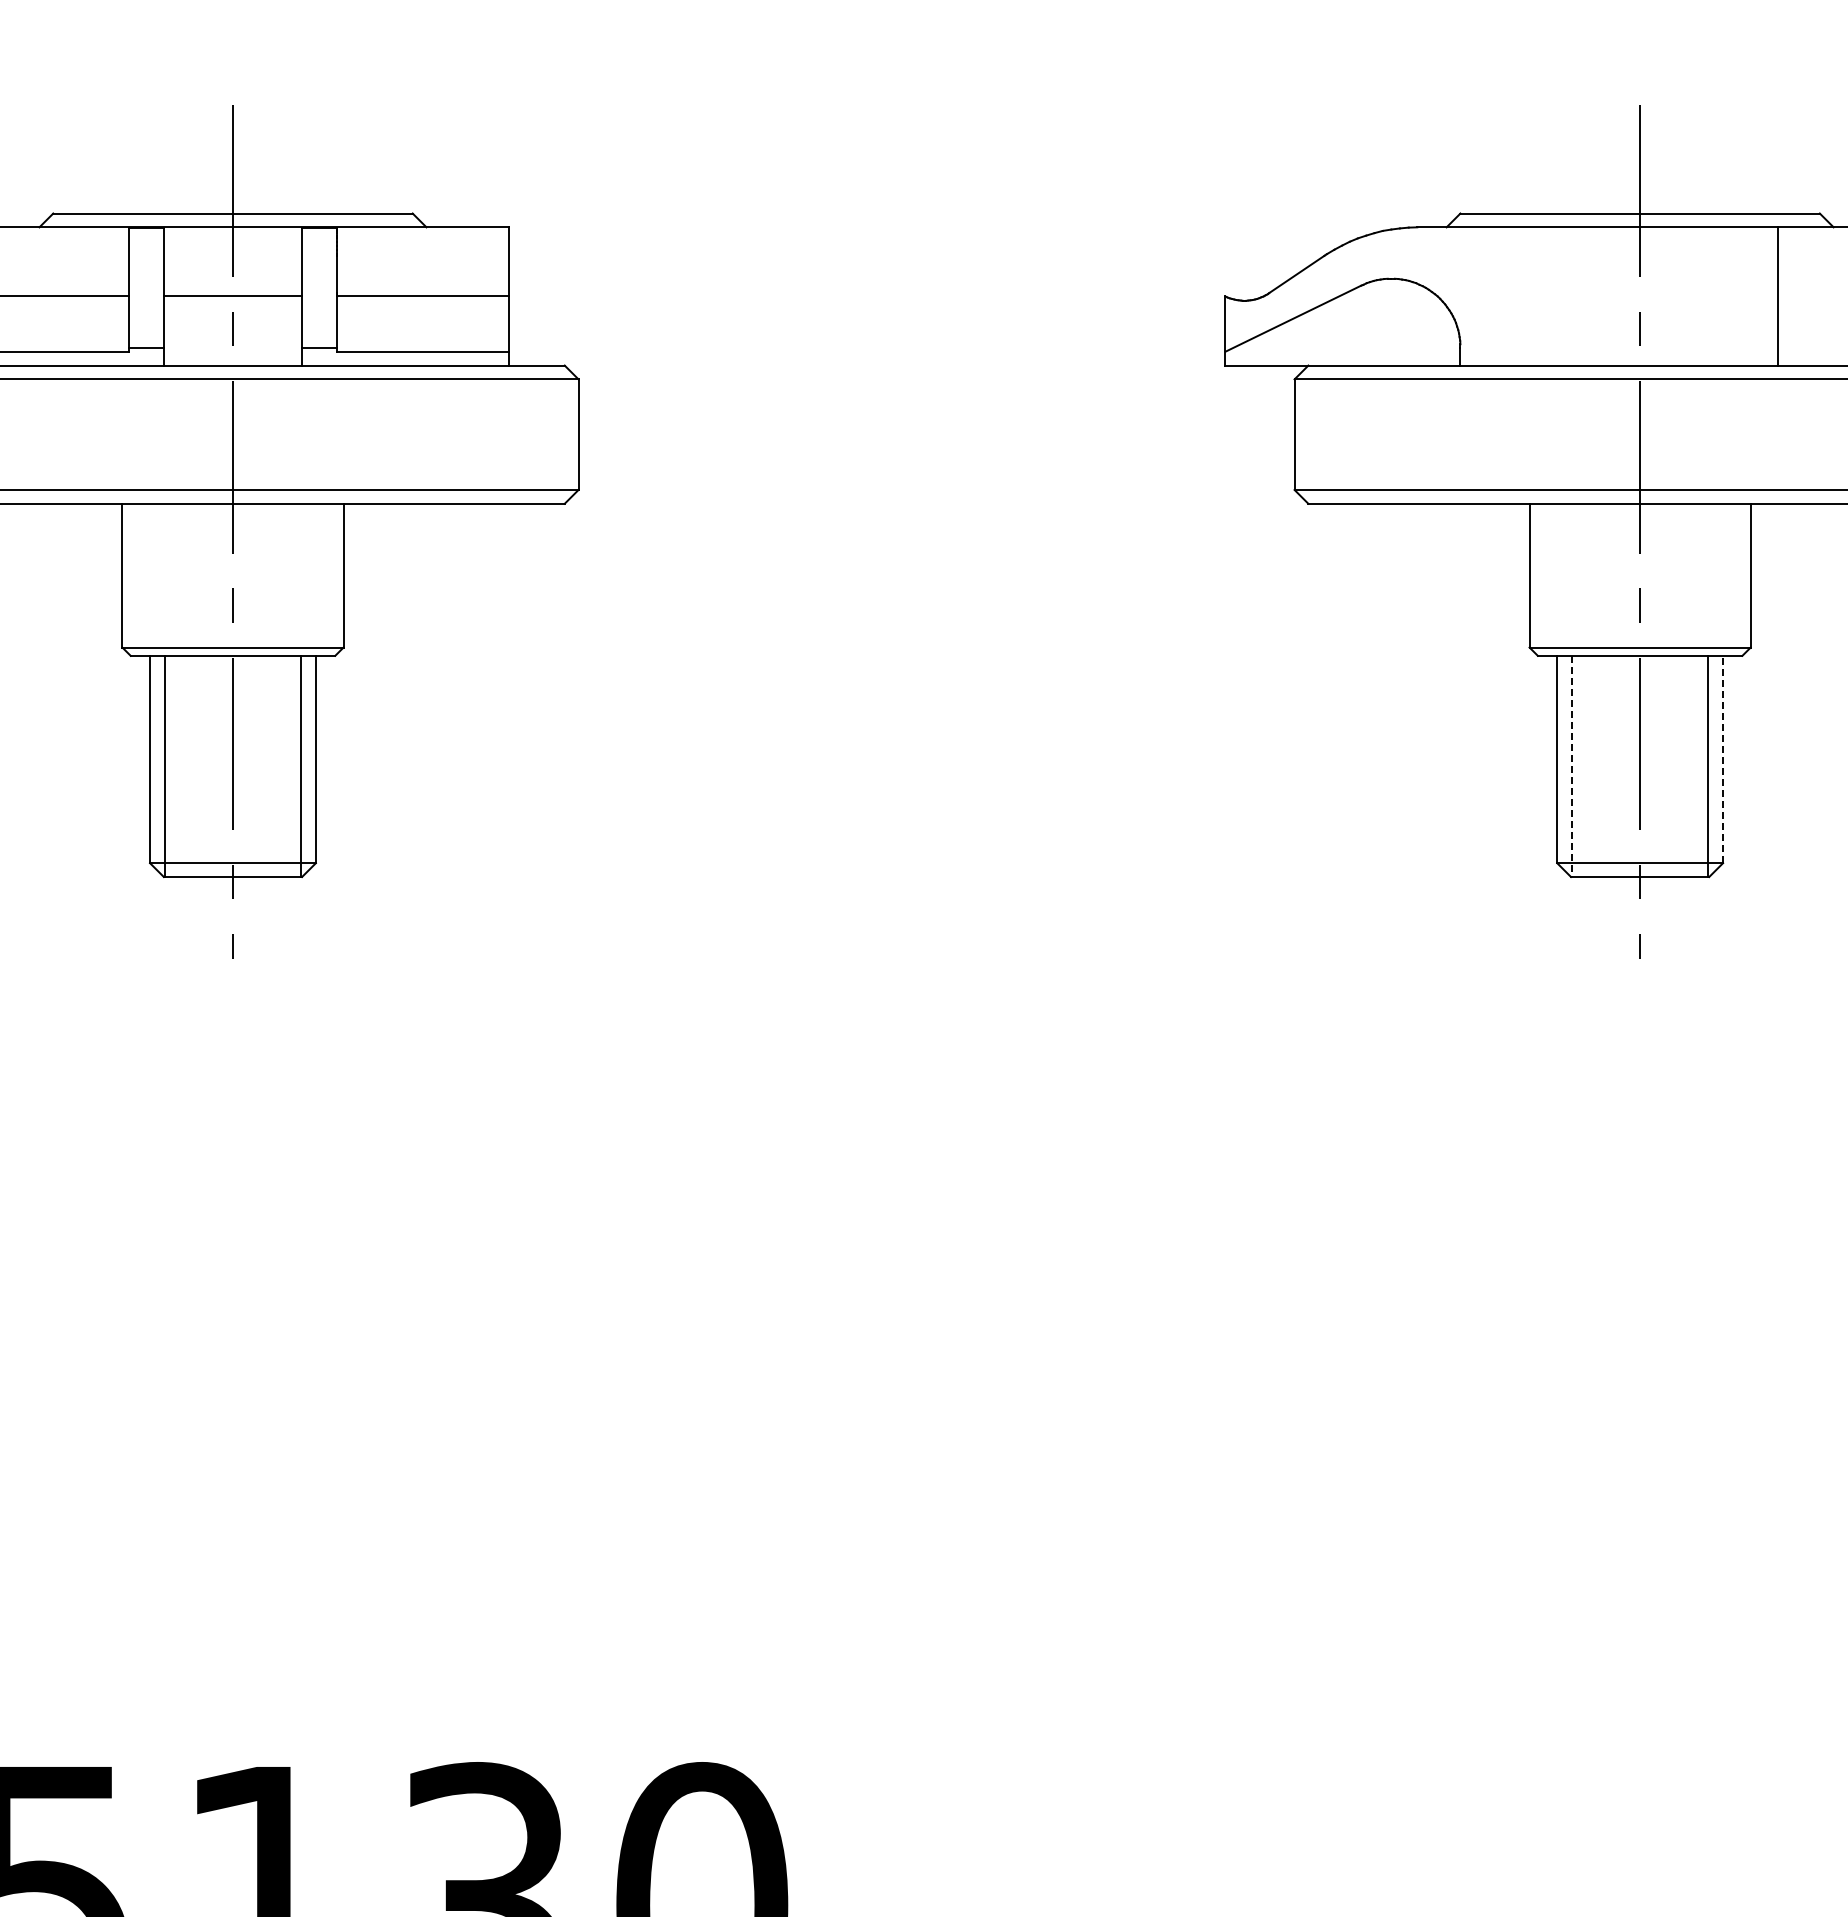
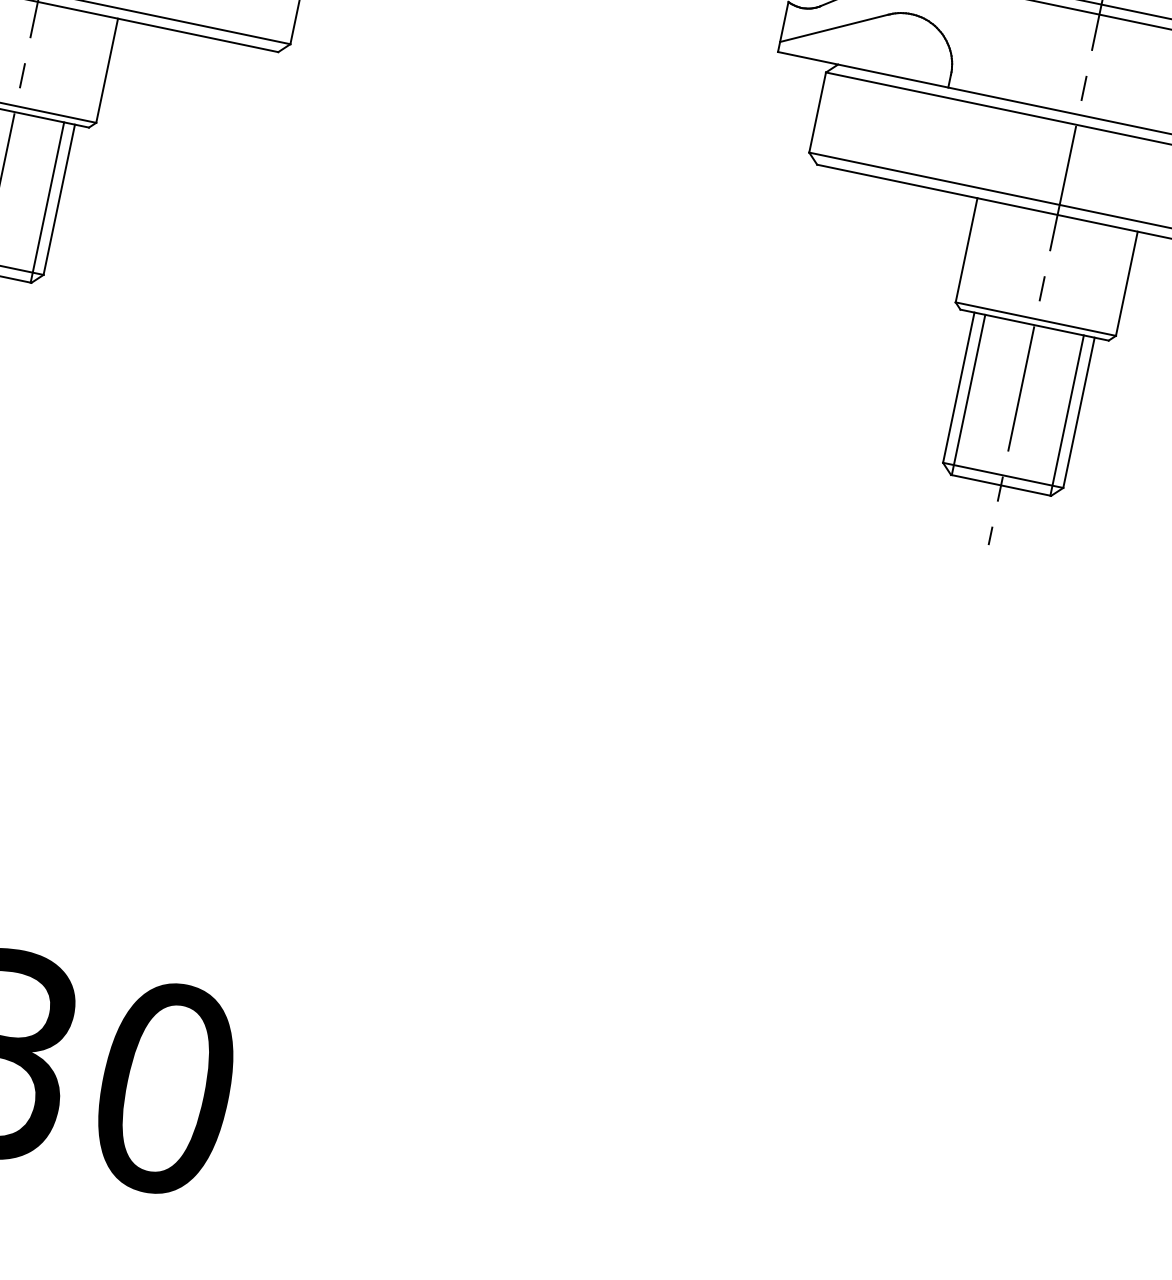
line: (1723, 759) -> (1079, 412), dashed -> solid
line: (1572, 766) -> (968, 395), dashed -> solid

